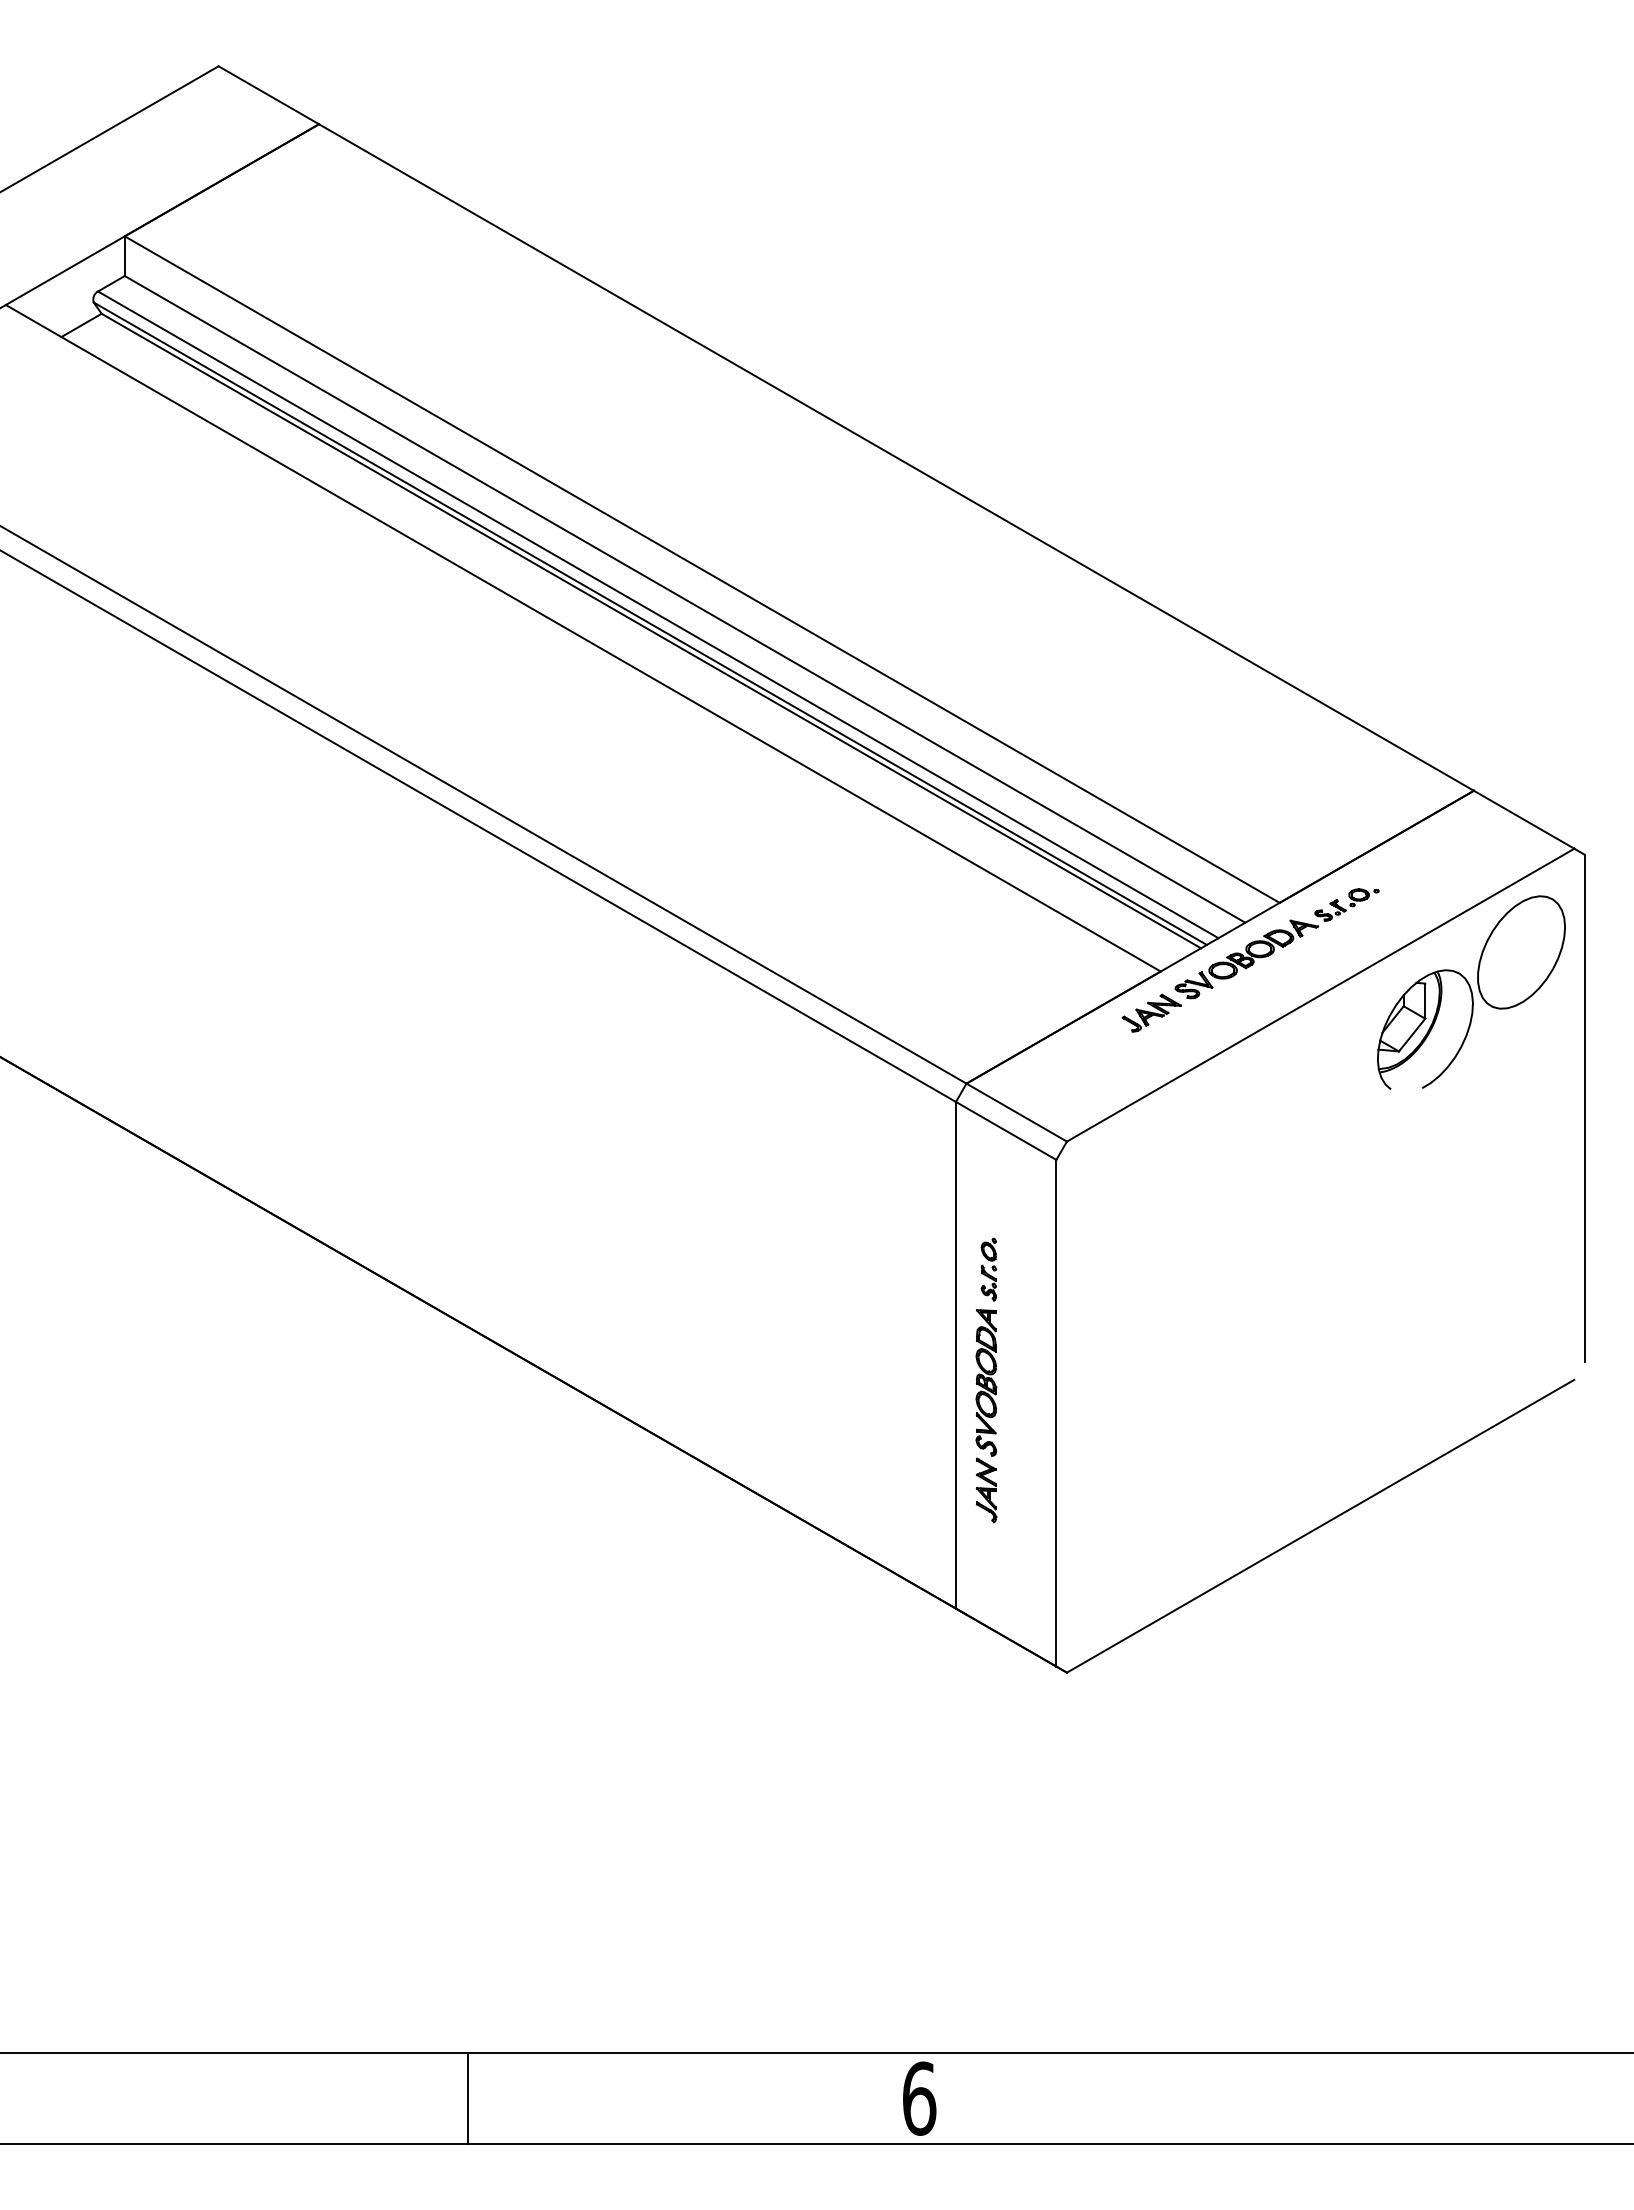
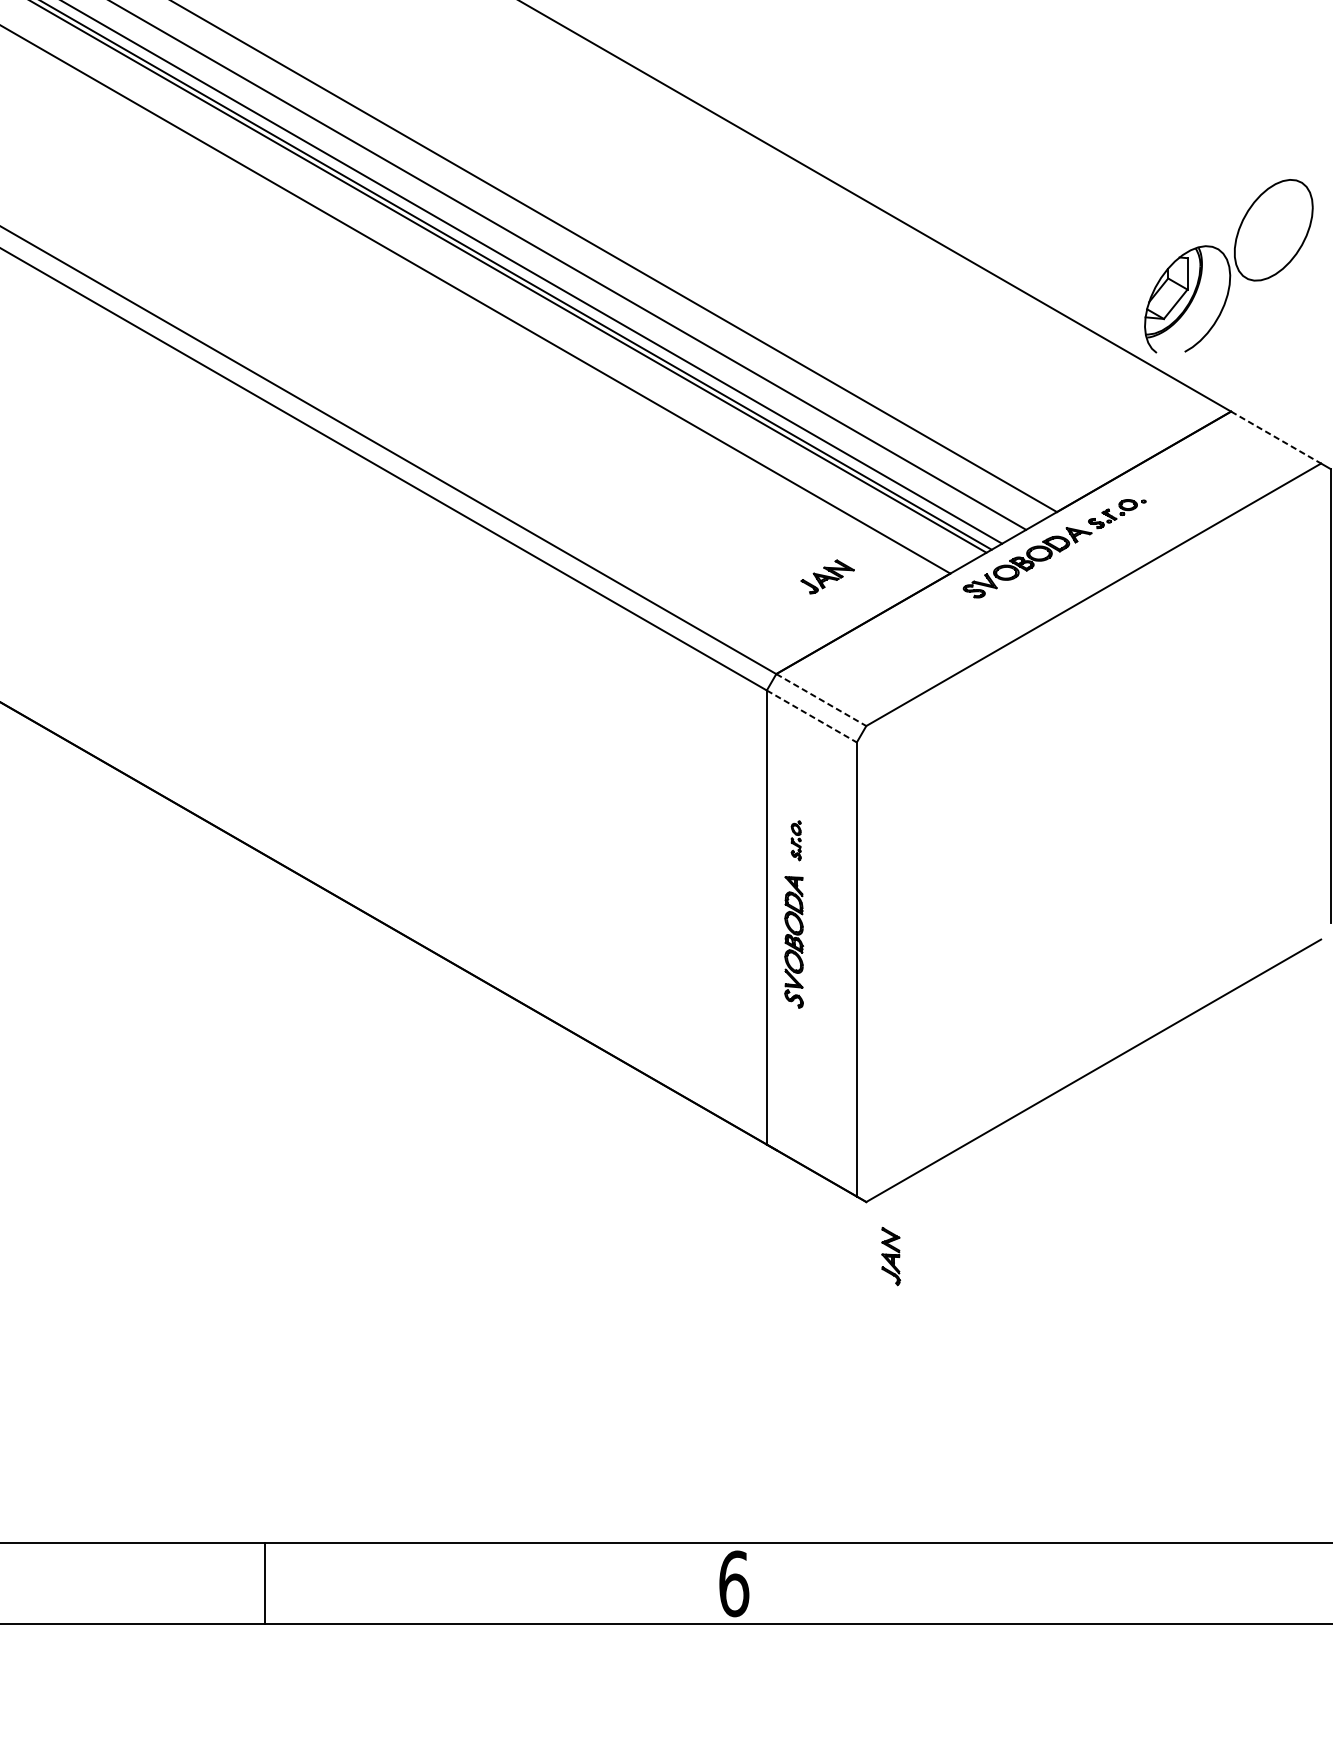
line: (1524, 819) -> (1276, 437), solid -> dashed
part: (1471, 992) -> (1228, 266), moved
part: (1151, 1012) -> (827, 576), moved
line: (1016, 1112) -> (821, 699), solid -> dashed
line: (1006, 1130) -> (812, 716), solid -> dashed
part: (988, 1269) -> (796, 840), size x0.7
part: (986, 1490) -> (891, 1256), moved
line: (467, 2098) -> (265, 1583), moved

